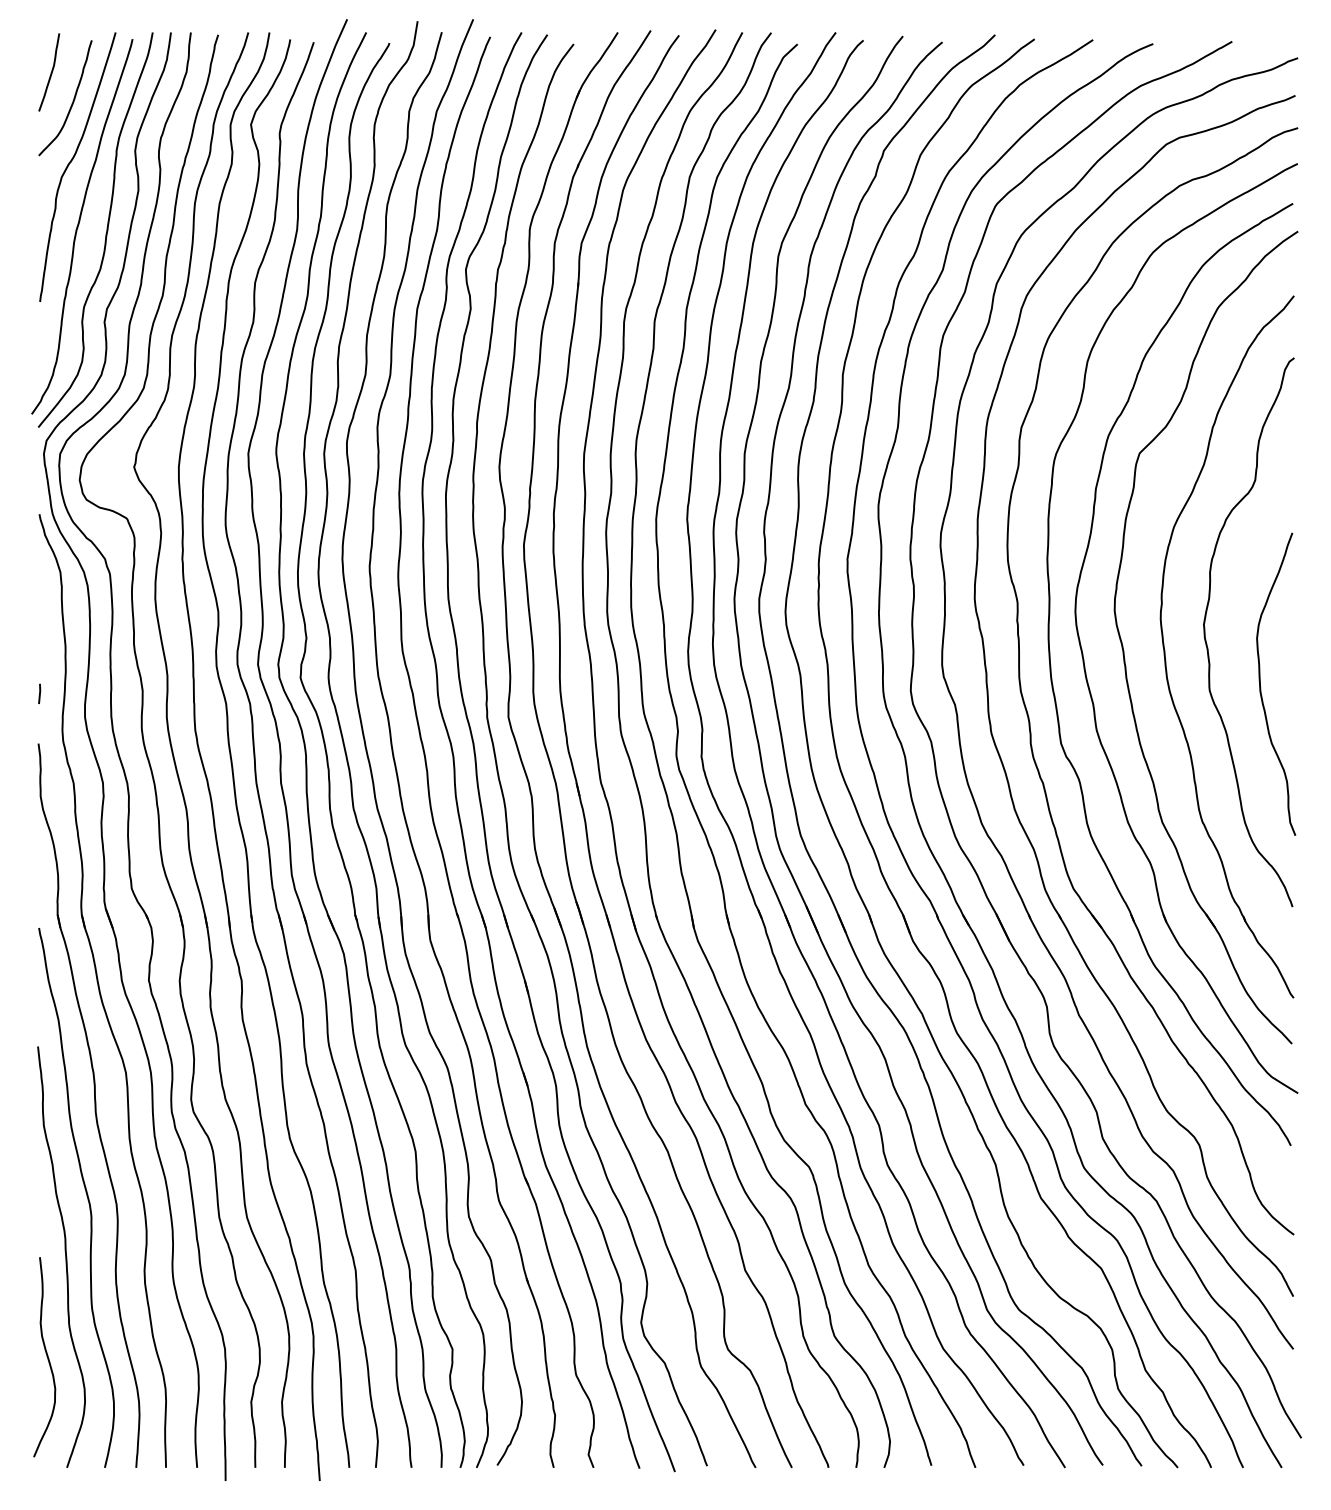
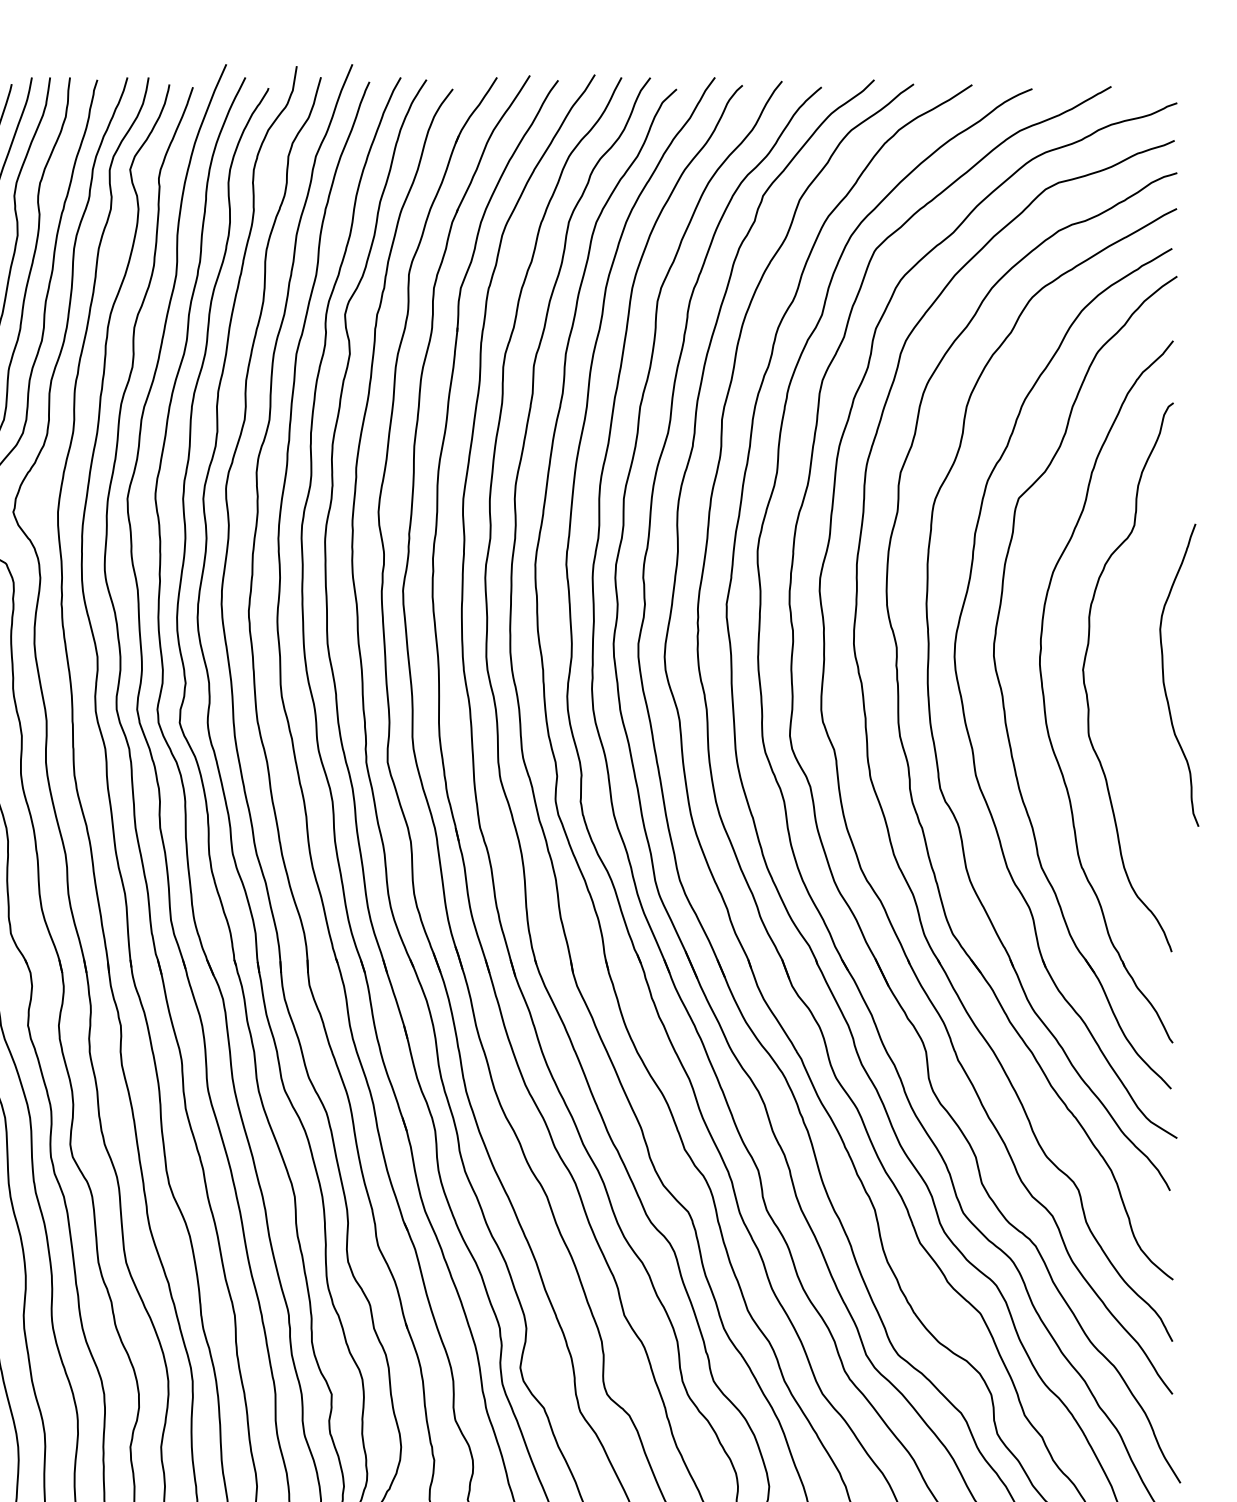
curve: (1261, 687) -> (1164, 678), moved

